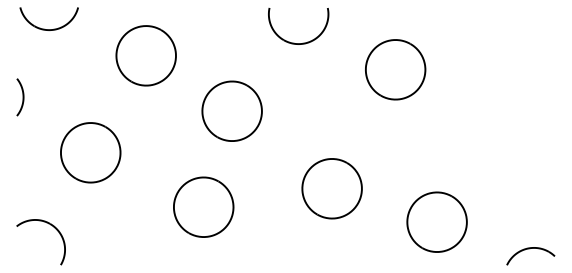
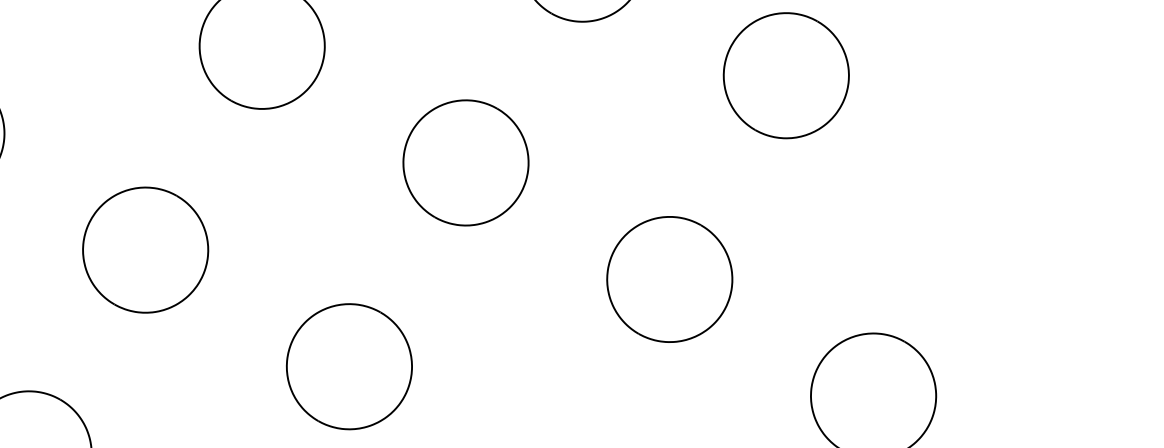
part: (231, 110) -> (464, 161), moved
part: (331, 188) -> (668, 278), moved
part: (203, 206) -> (348, 365), moved

